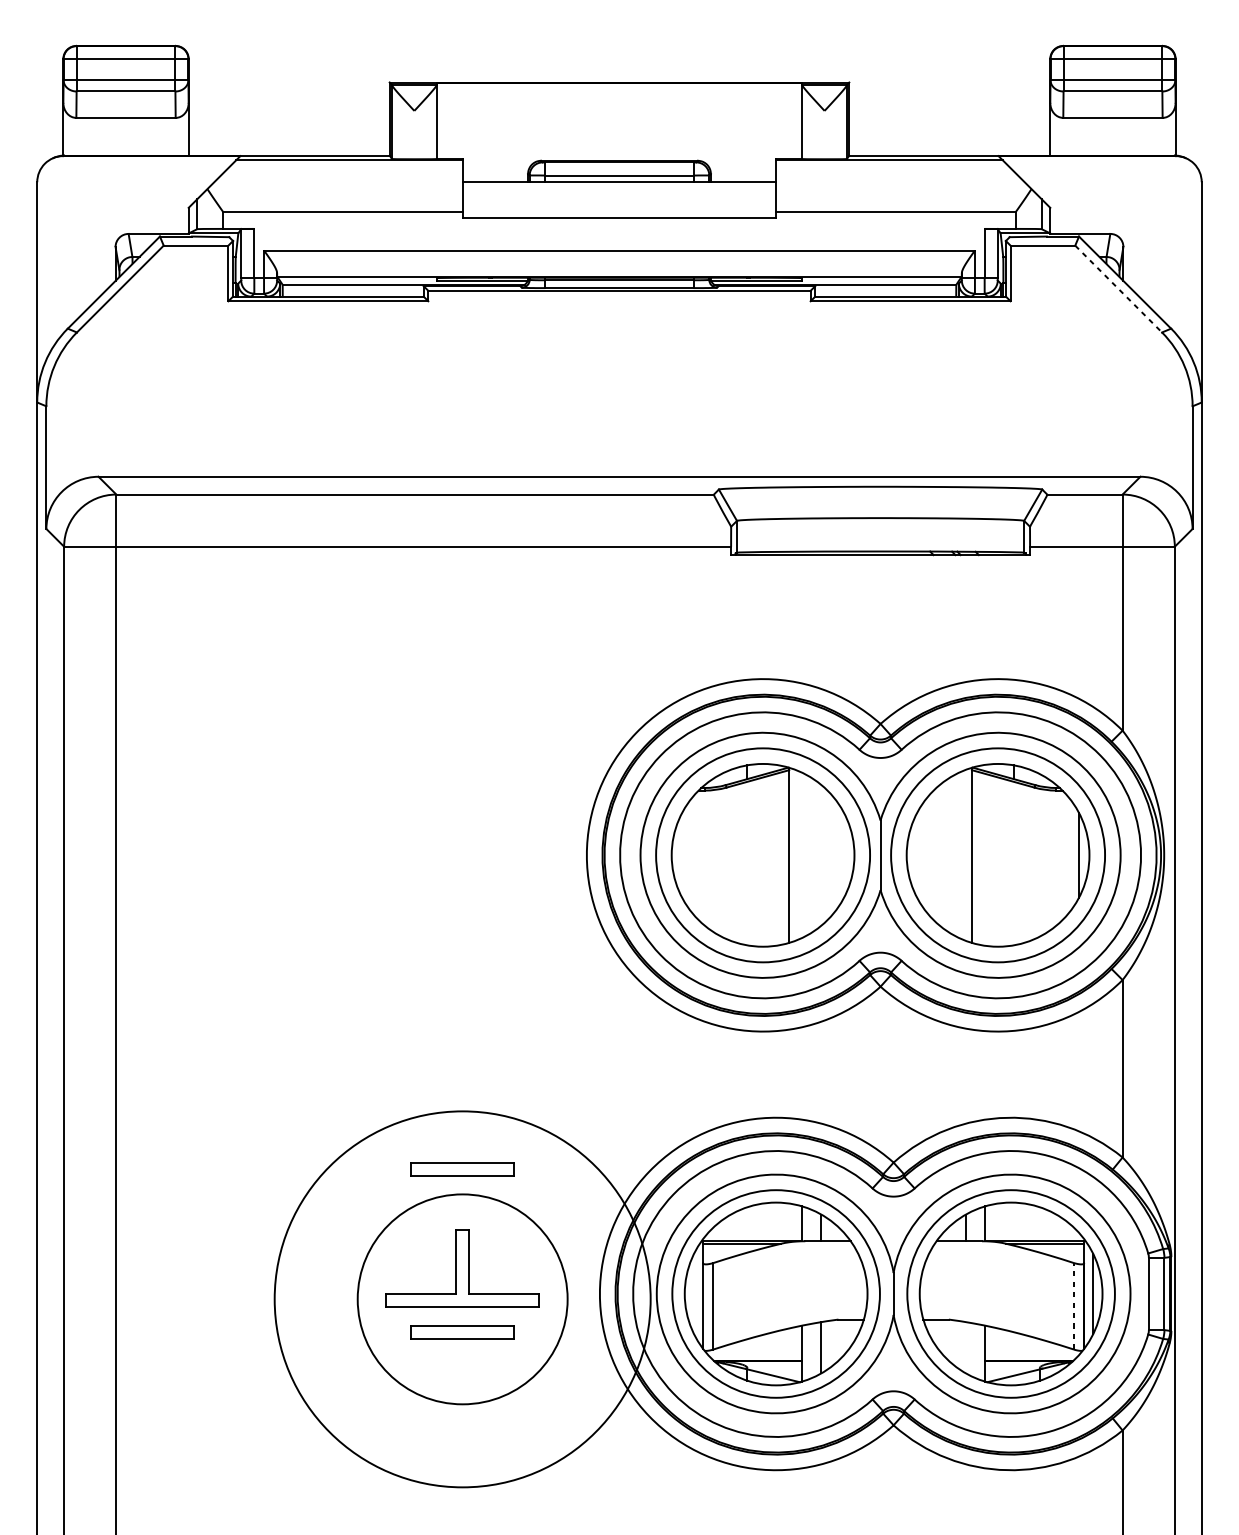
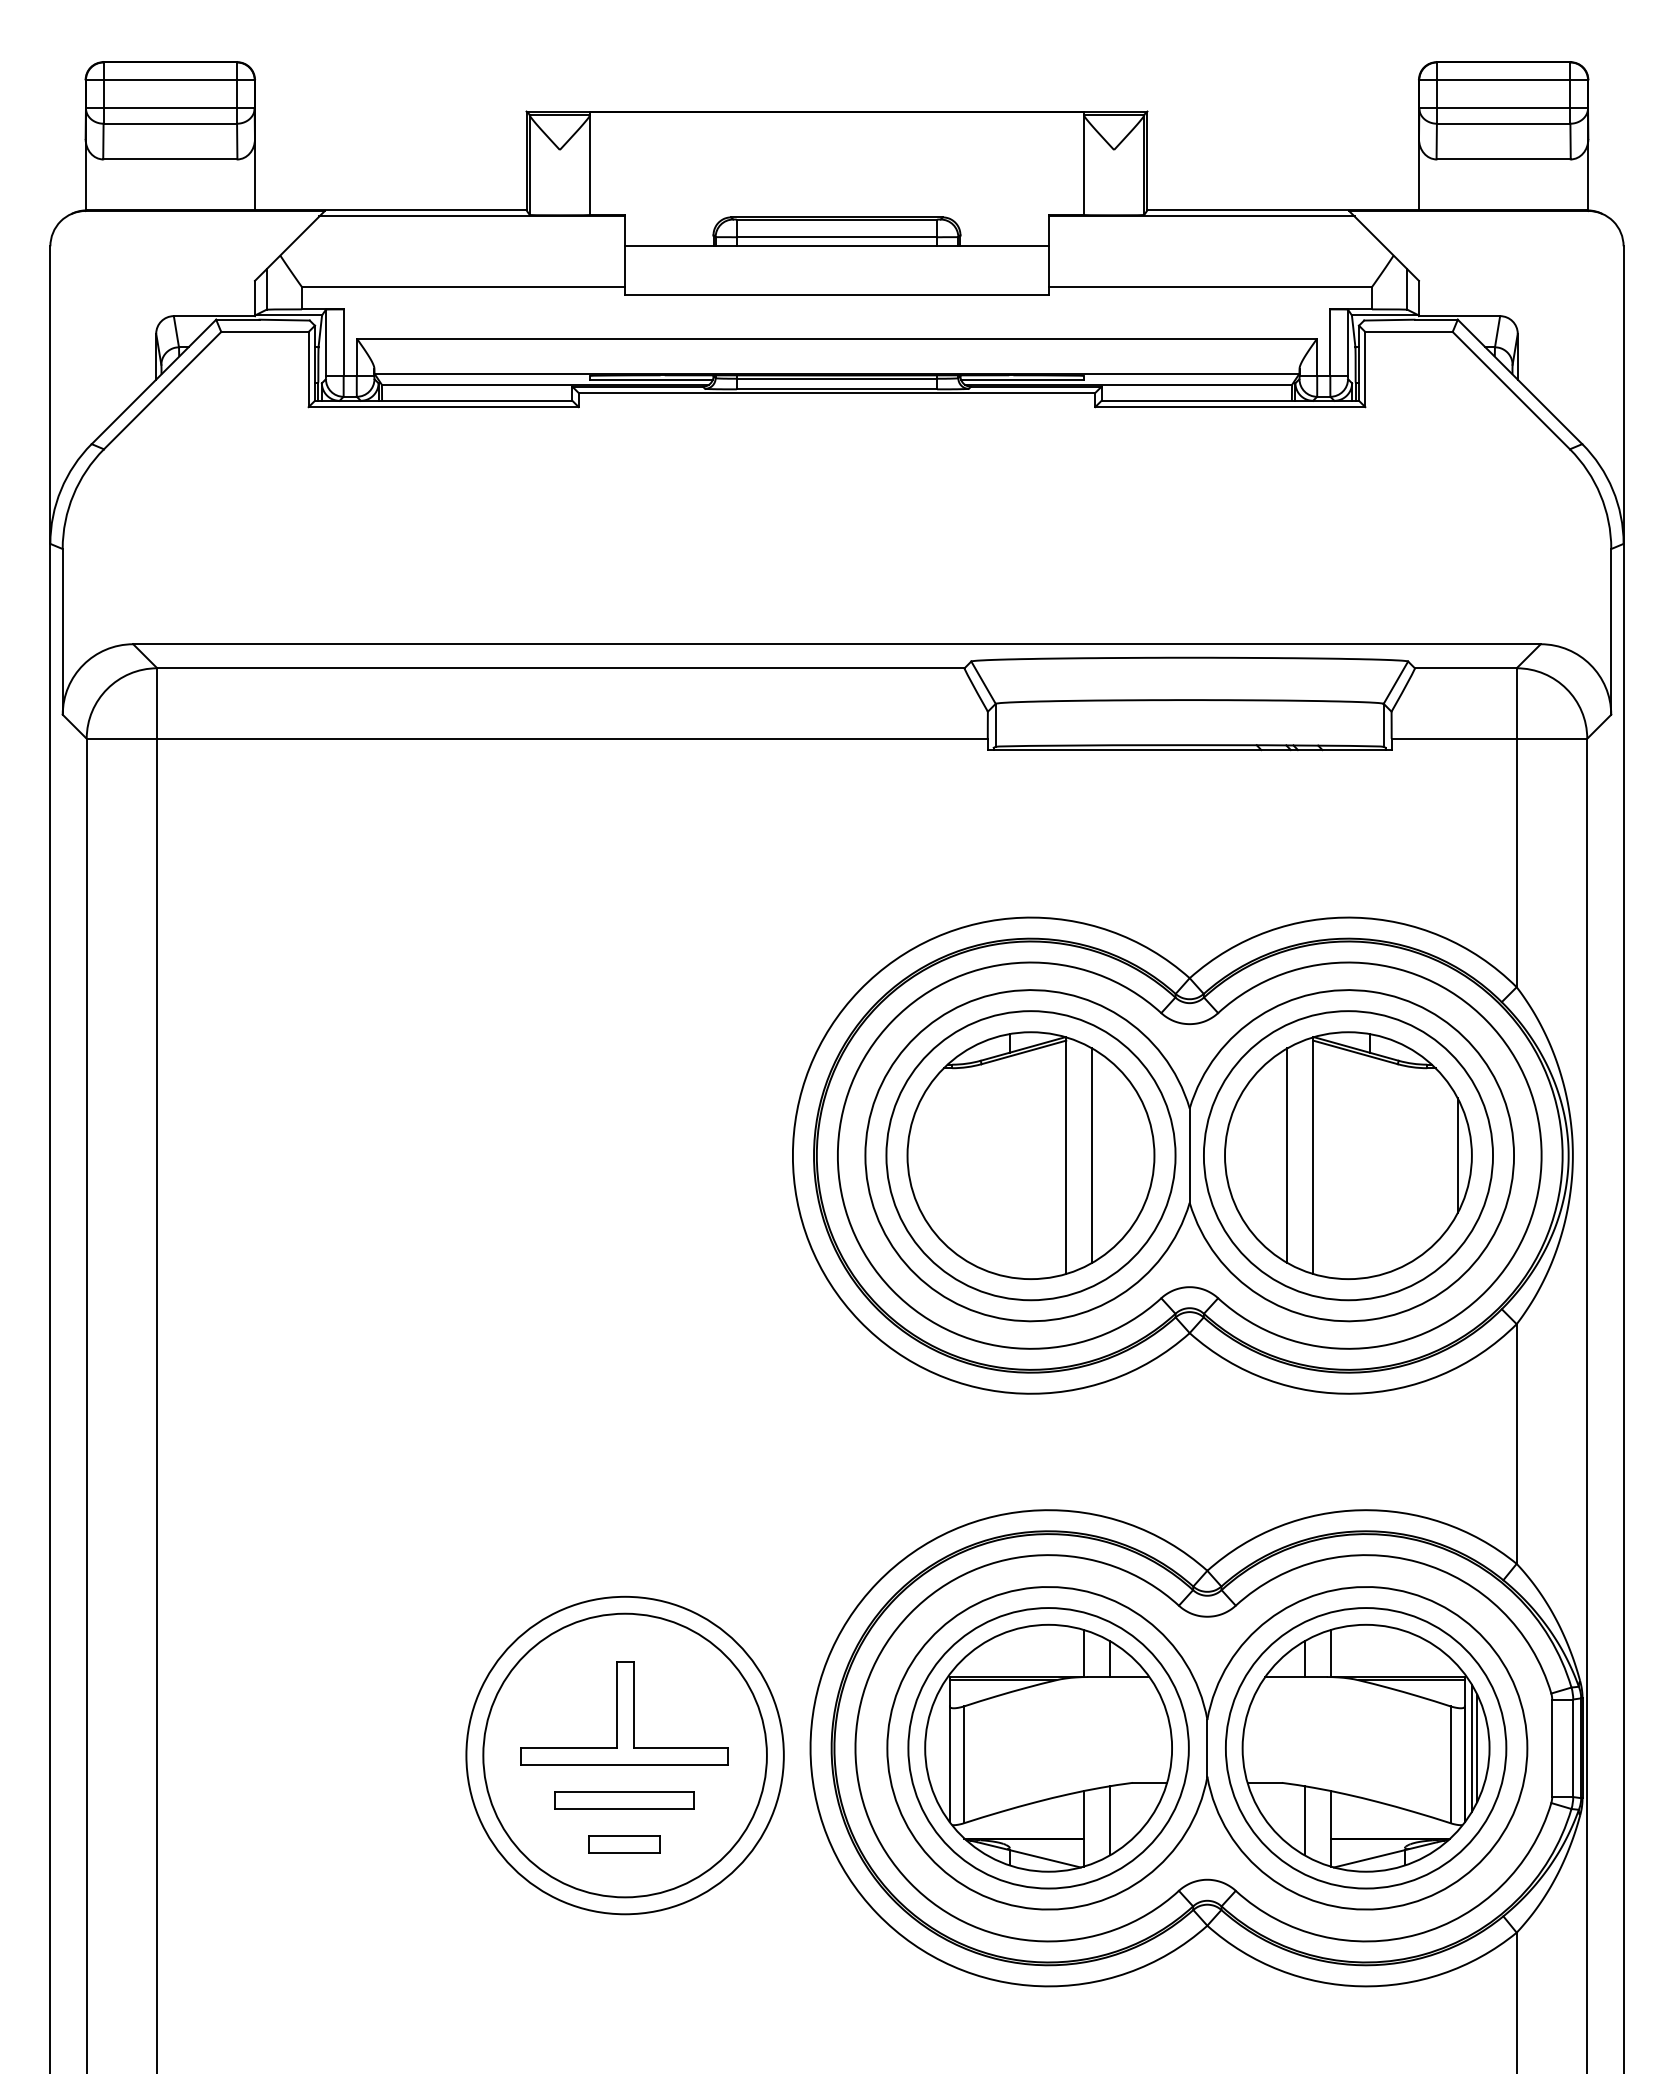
line: (1118, 288) -> (1511, 390), dashed -> solid
line: (808, 855) -> (1092, 1155), added
line: (952, 855) -> (1287, 1155), added
part: (462, 1169) -> (624, 1580), removed
line: (1089, 1293) -> (1471, 1747), added
circle: (462, 1299) -> (624, 1755), size x0.62
line: (1073, 1305) -> (1450, 1764), dashed -> solid
line: (965, 1347) -> (1304, 1820), added
part: (462, 1365) -> (624, 1844), added

